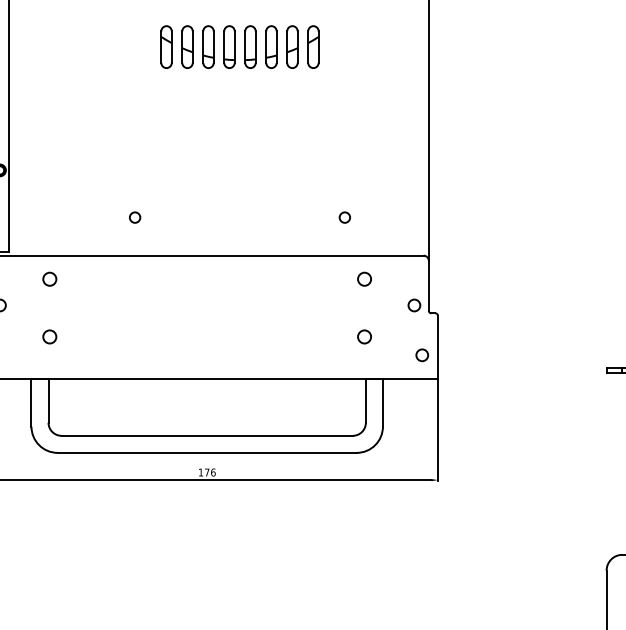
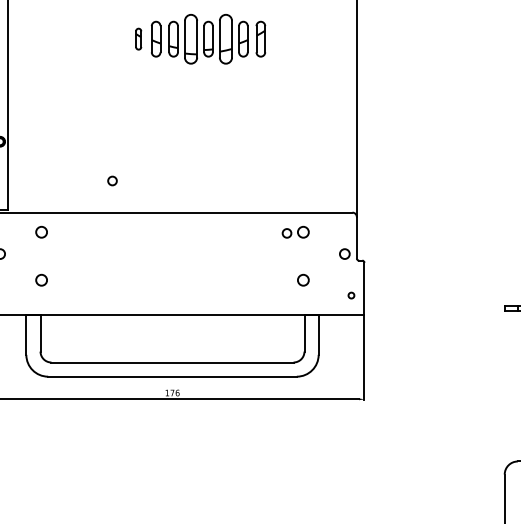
part: (166, 46) -> (138, 38), size x0.6
part: (229, 46) -> (191, 38), size x1.4
part: (271, 46) -> (225, 38), size x1.4
circle: (344, 217) -> (286, 233), moved
circle: (422, 355) -> (351, 295), size x0.6

